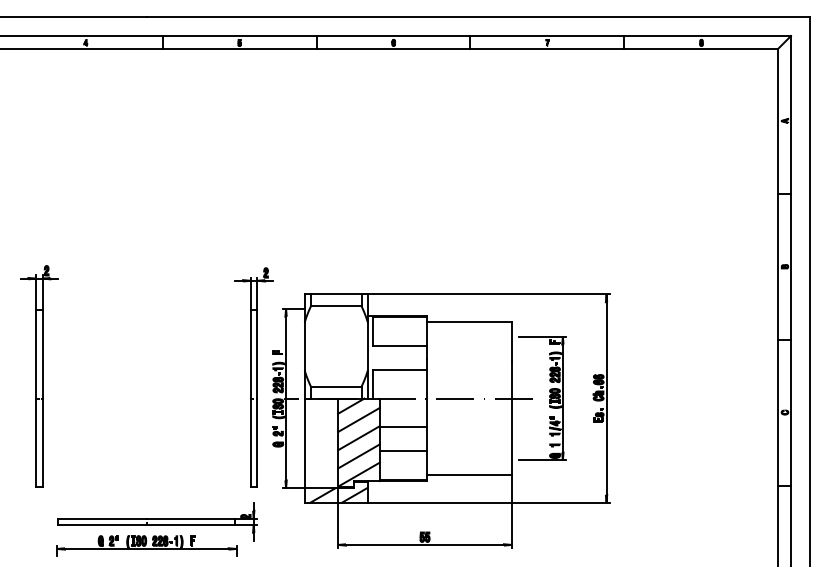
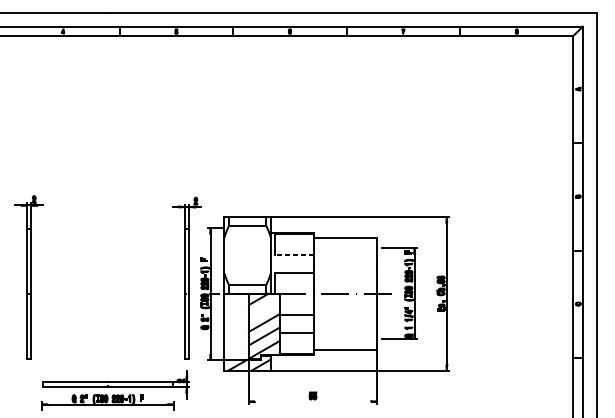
line: (399, 345) -> (294, 254), solid -> dashed
line: (358, 419) -> (264, 309), removed
line: (424, 544) -> (312, 401), removed

